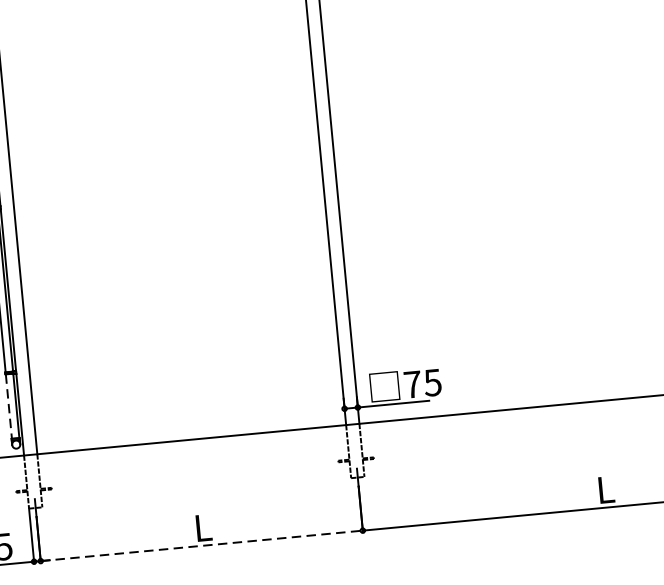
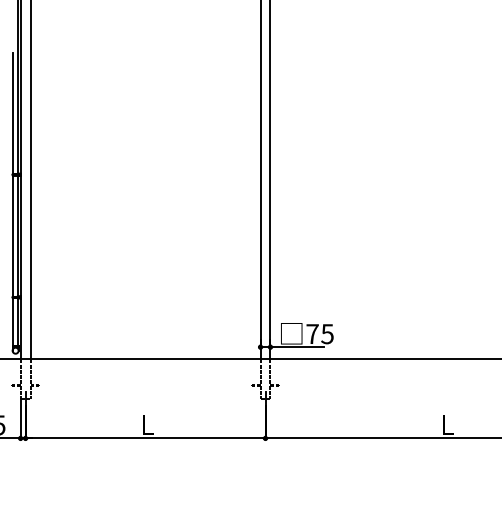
line: (8, 407) -> (12, 322), dashed -> solid
line: (201, 545) -> (145, 438), dashed -> solid

